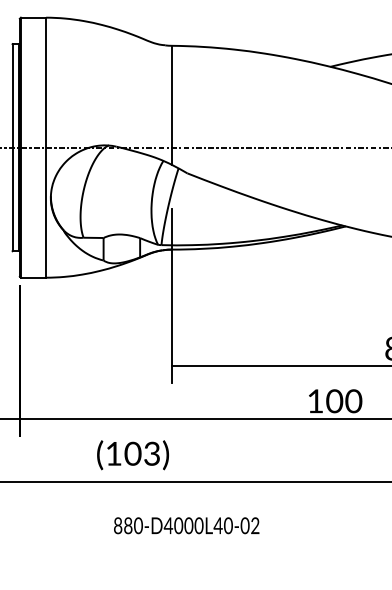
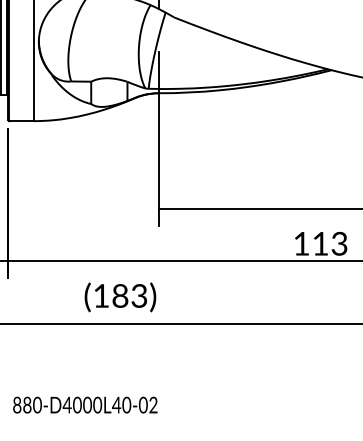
text: (344, 401) -> (330, 244), 100 -> 113
text: (132, 454) -> (119, 296), (103) -> (183)
text: (186, 525) -> (85, 404), moved

